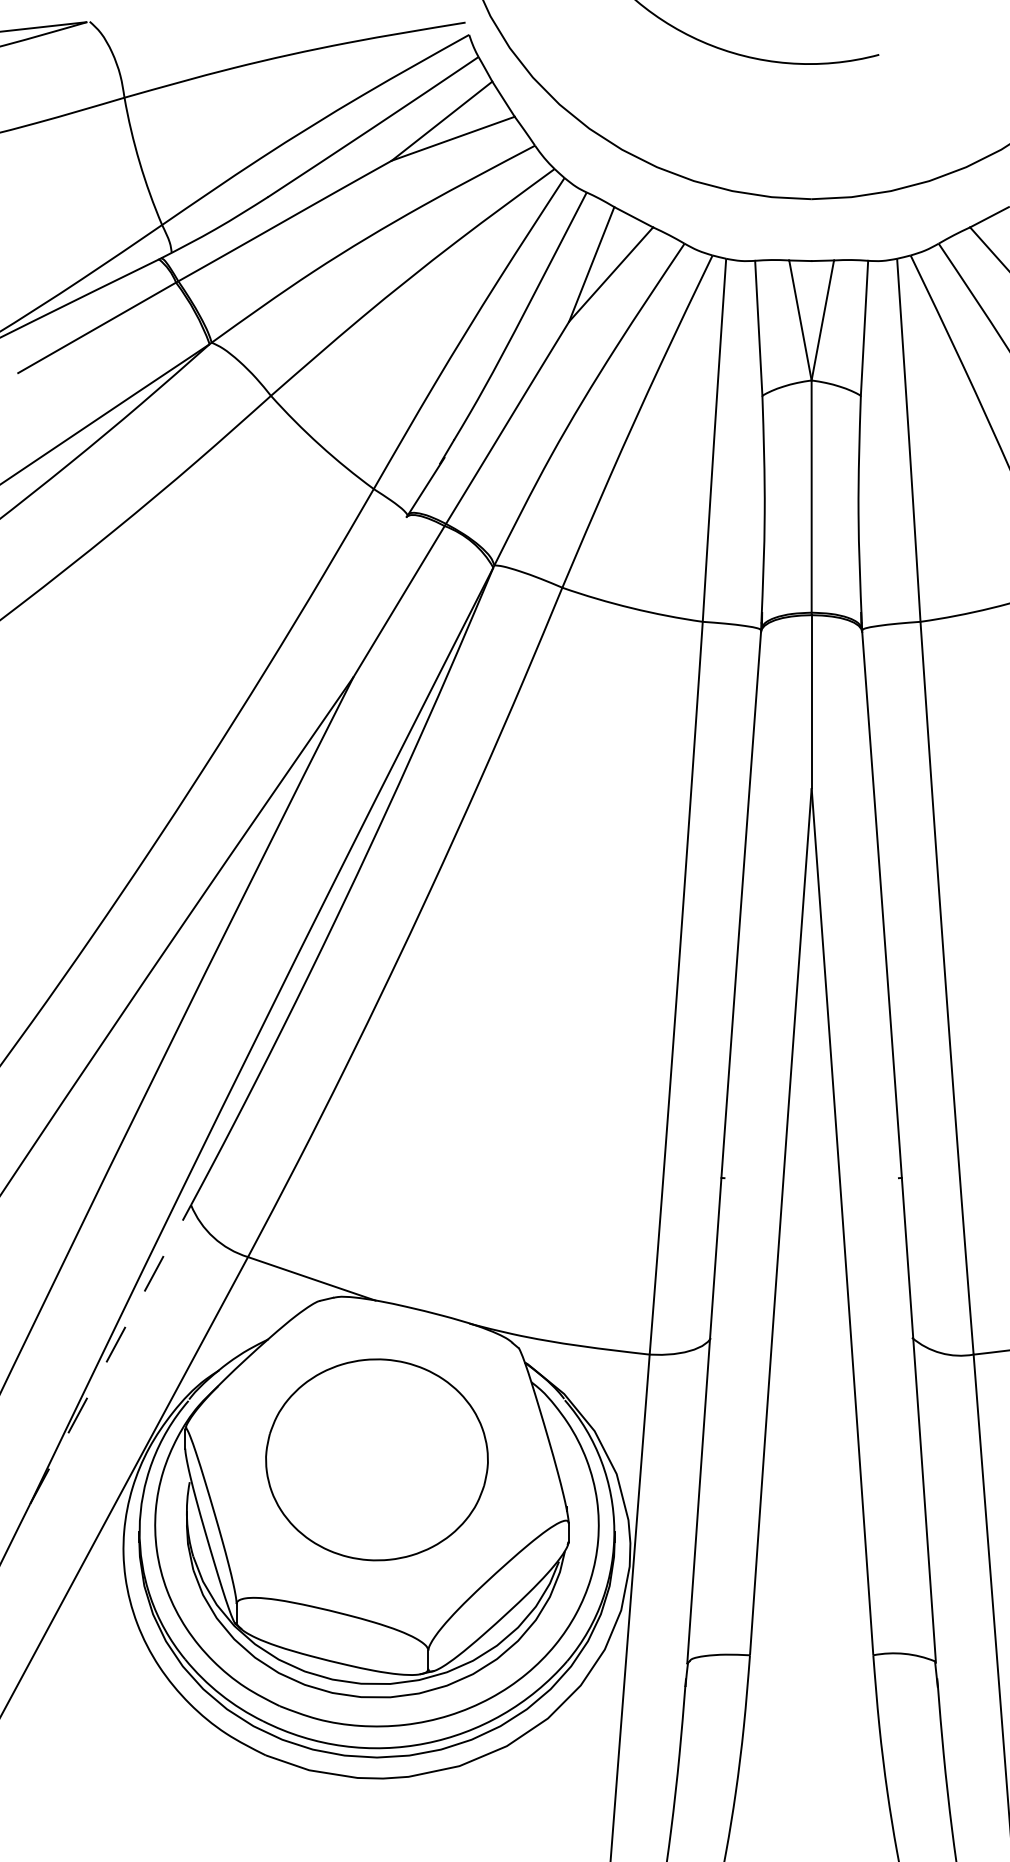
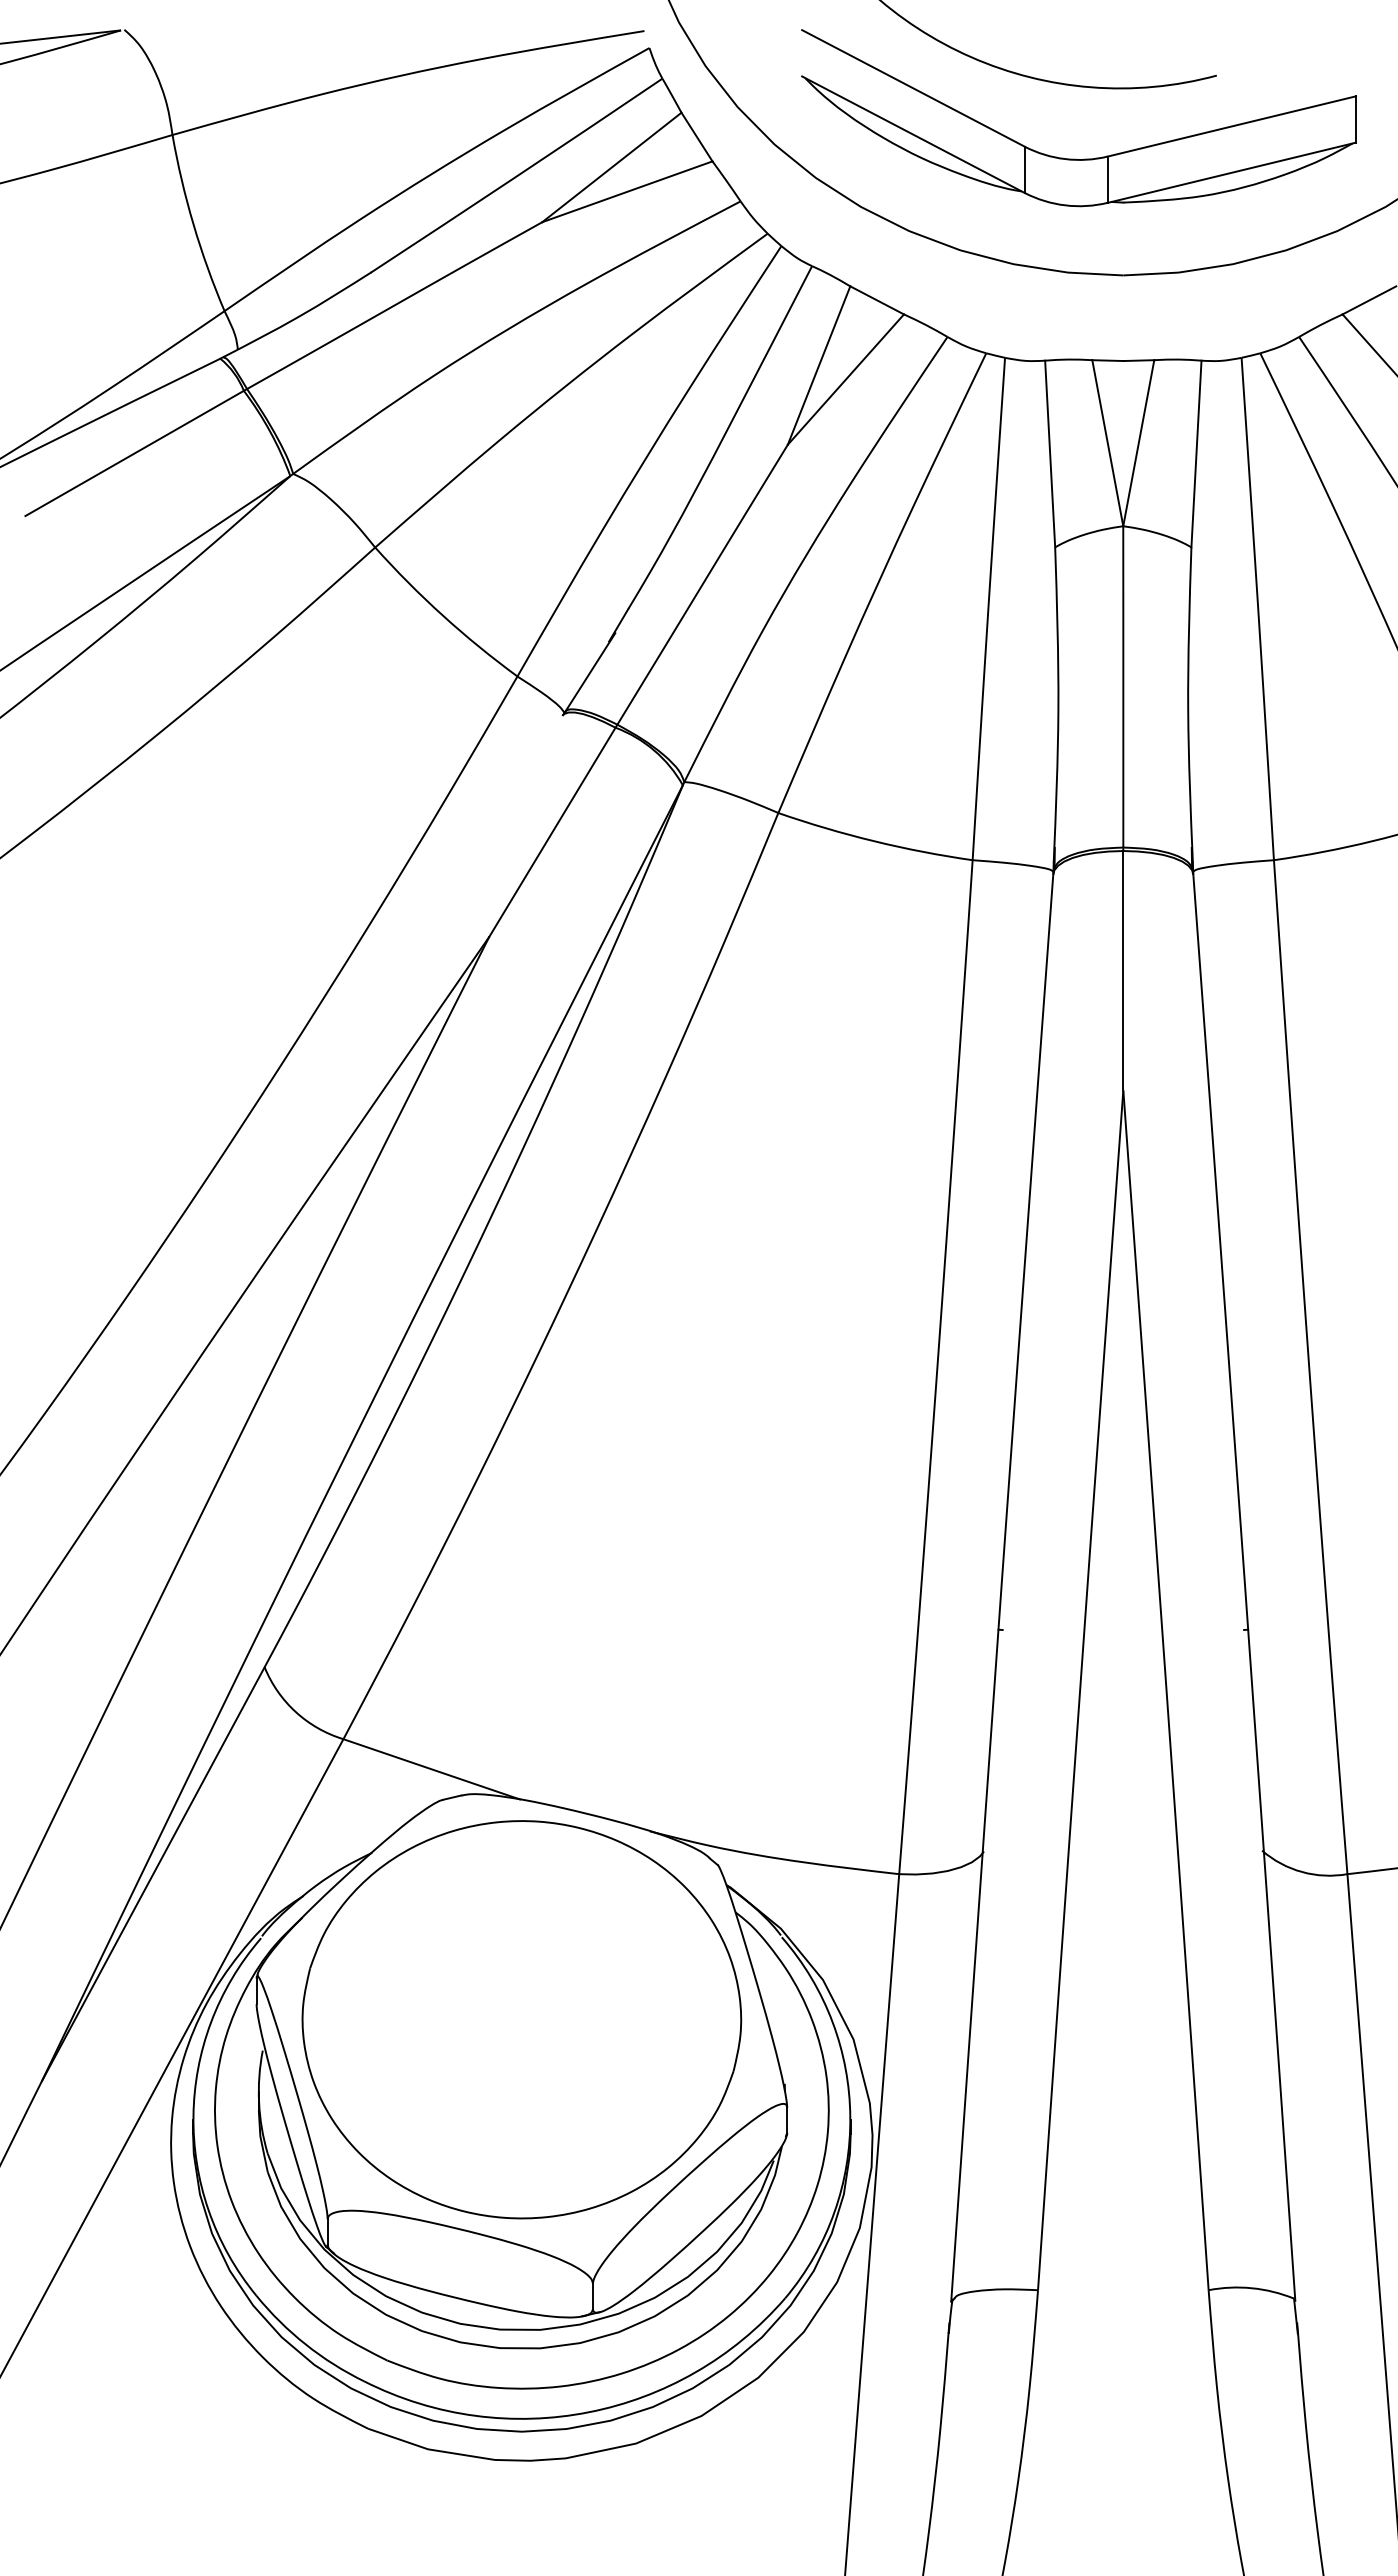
part: (777, 114) -> (1075, 158), added
line: (110, 1354) -> (153, 1874), dashed -> solid
part: (376, 1459) -> (521, 2019), size x1.43

